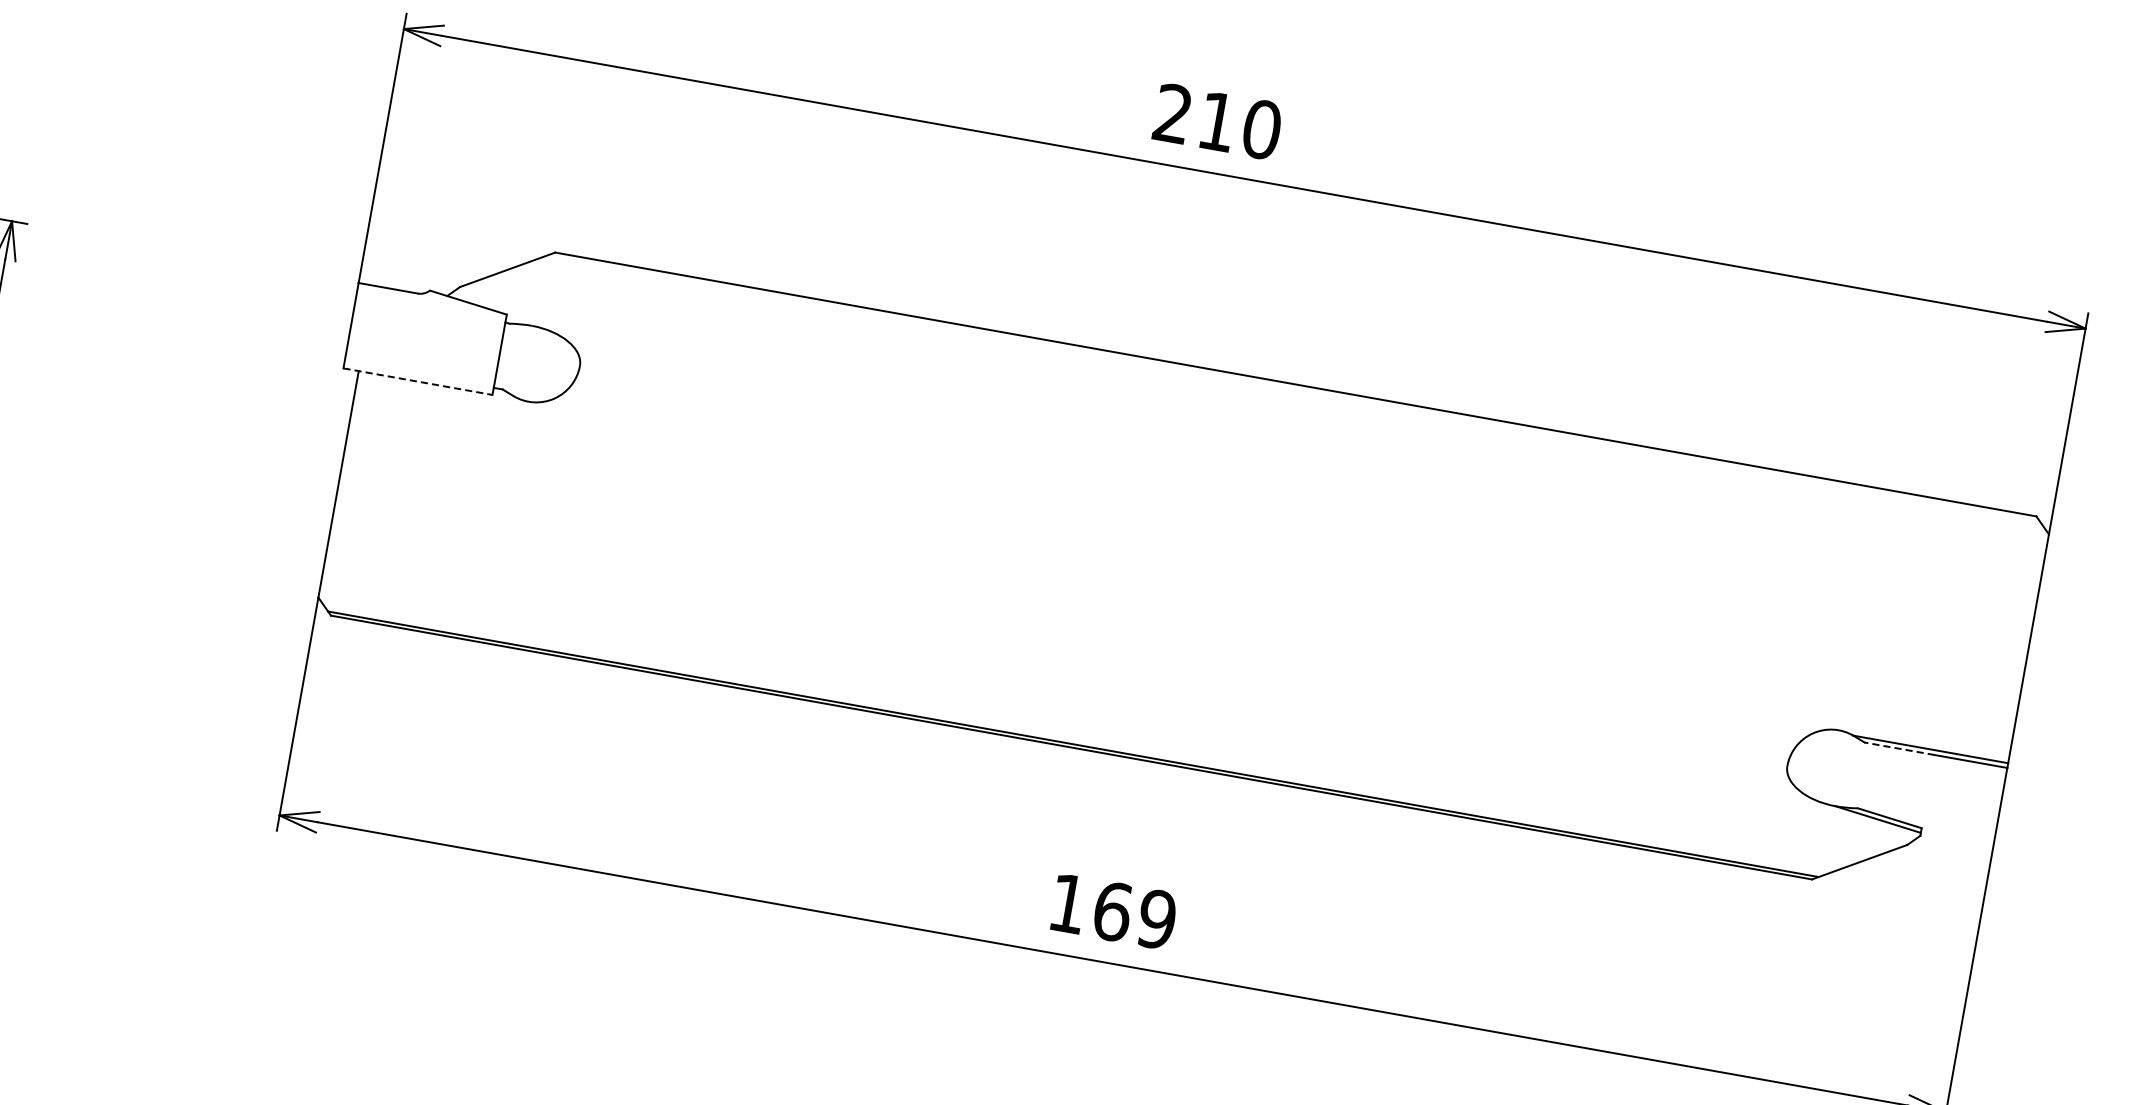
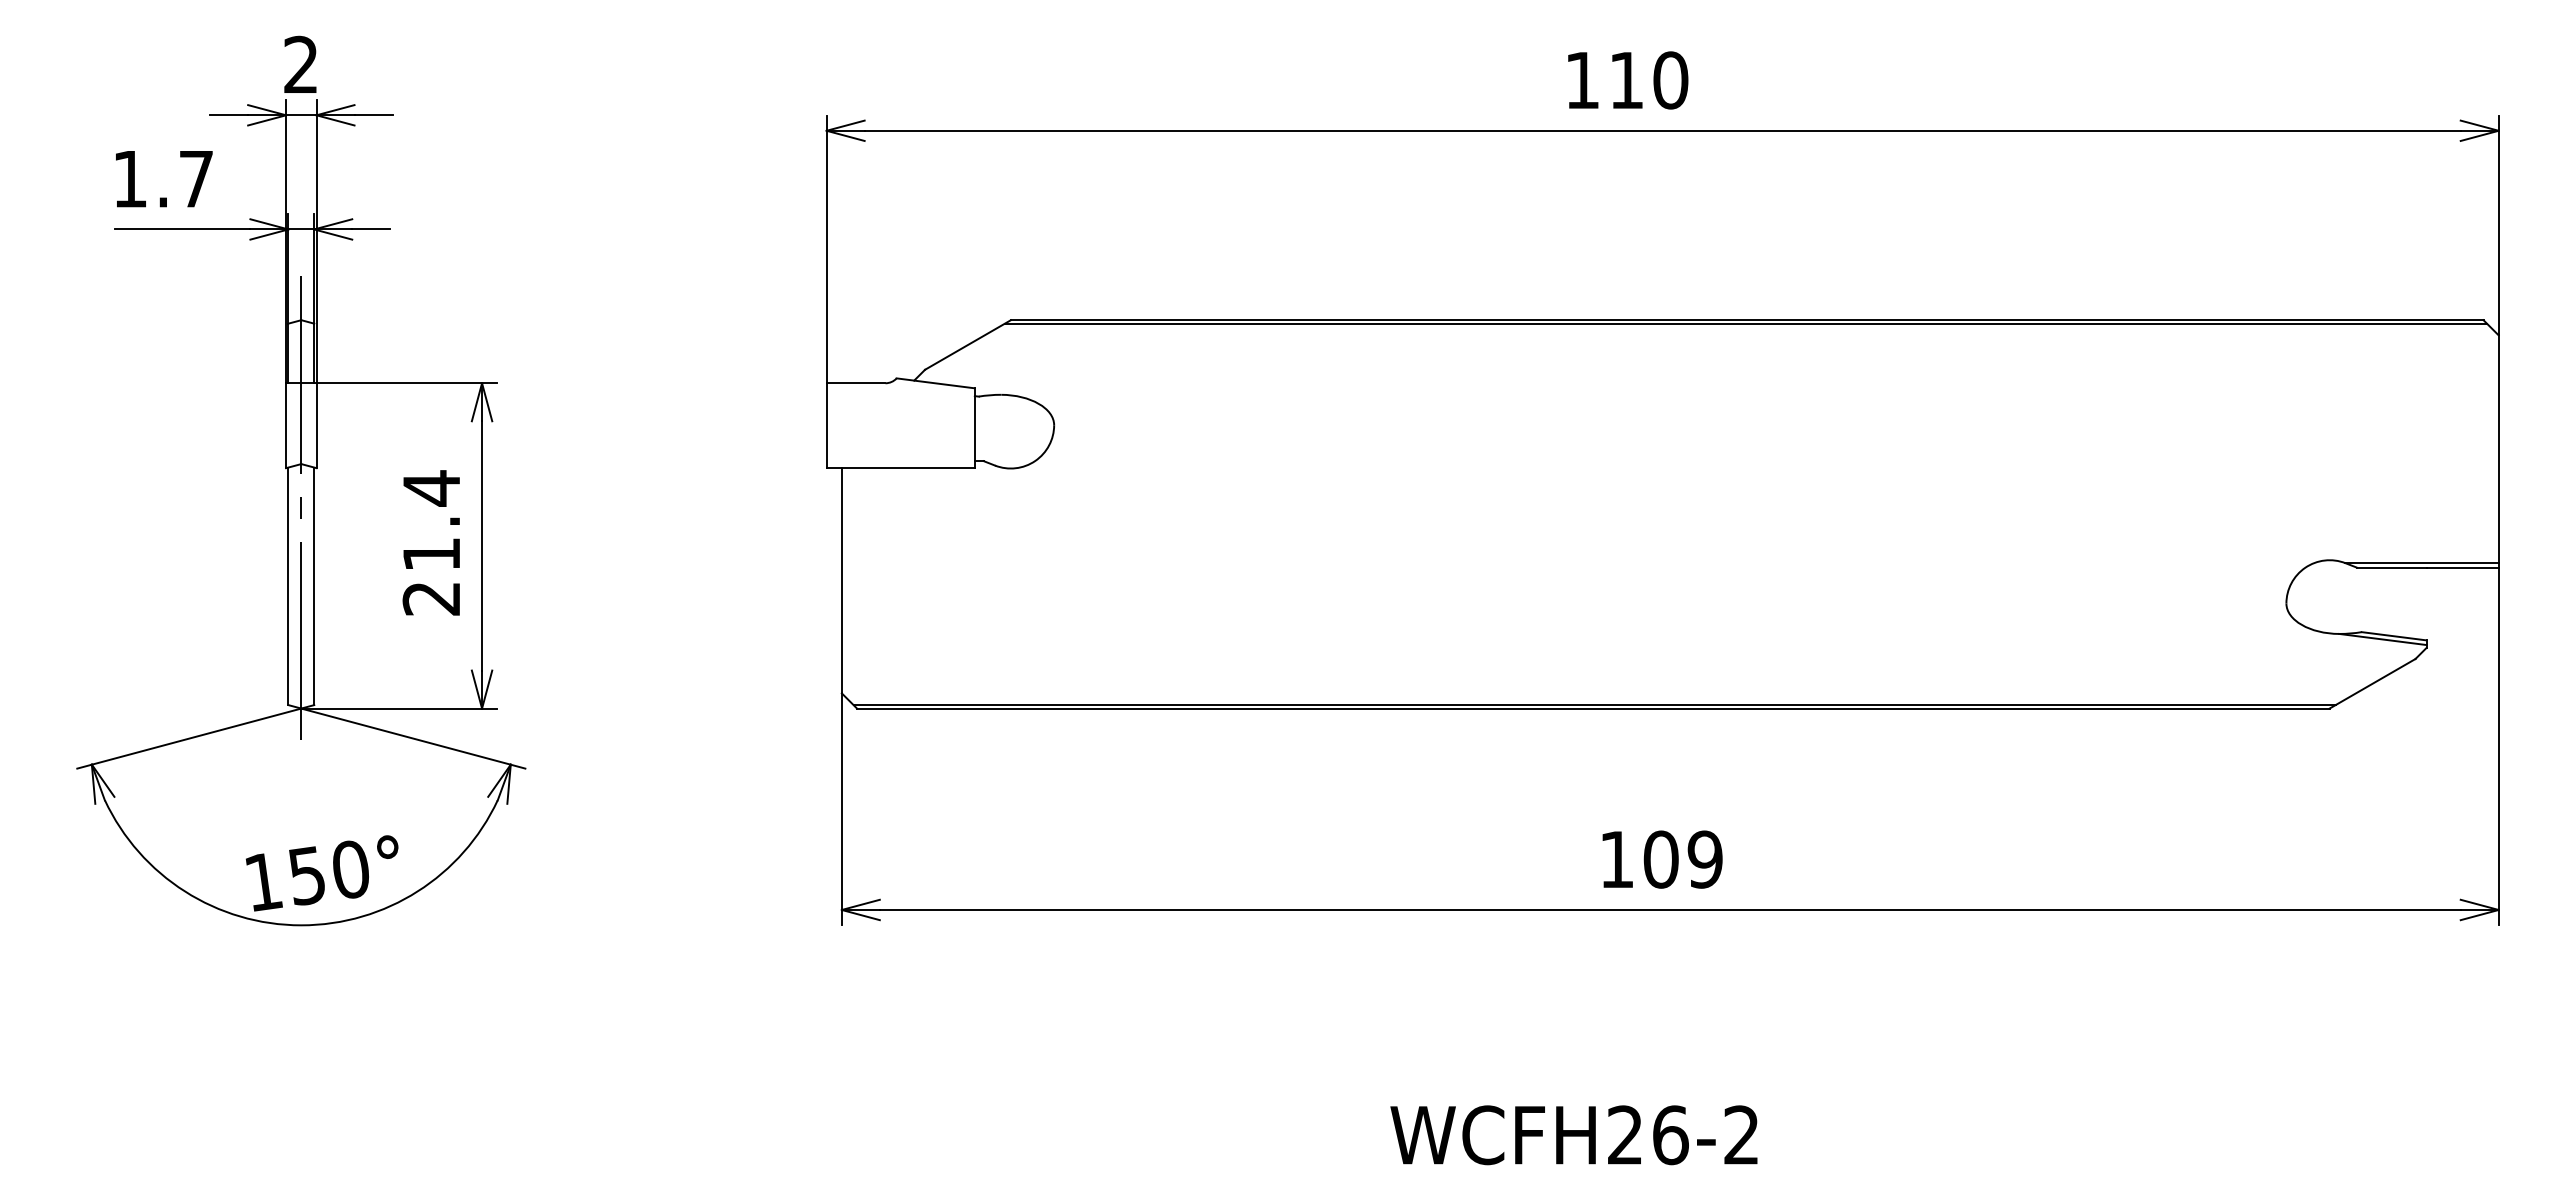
text: (1172, 112) -> (1581, 79), 210 -> 110
line: (418, 382) -> (901, 468), dashed -> solid
line: (1293, 387) -> (1745, 323), added
line: (1899, 748) -> (2391, 567), dashed -> solid
text: (1112, 911) -> (1660, 859), 169 -> 109

